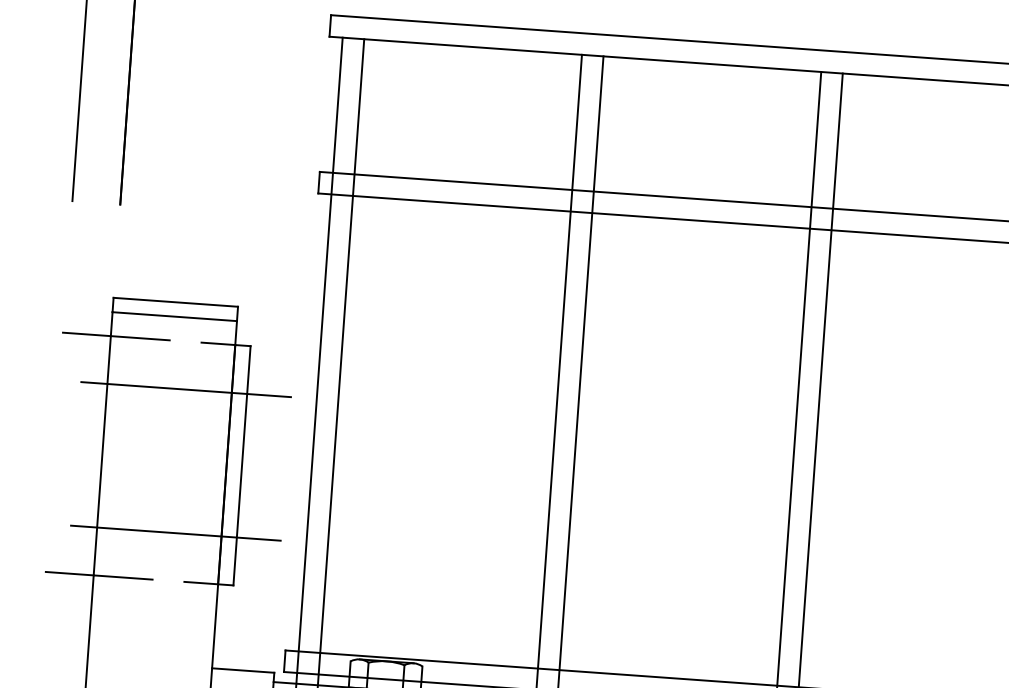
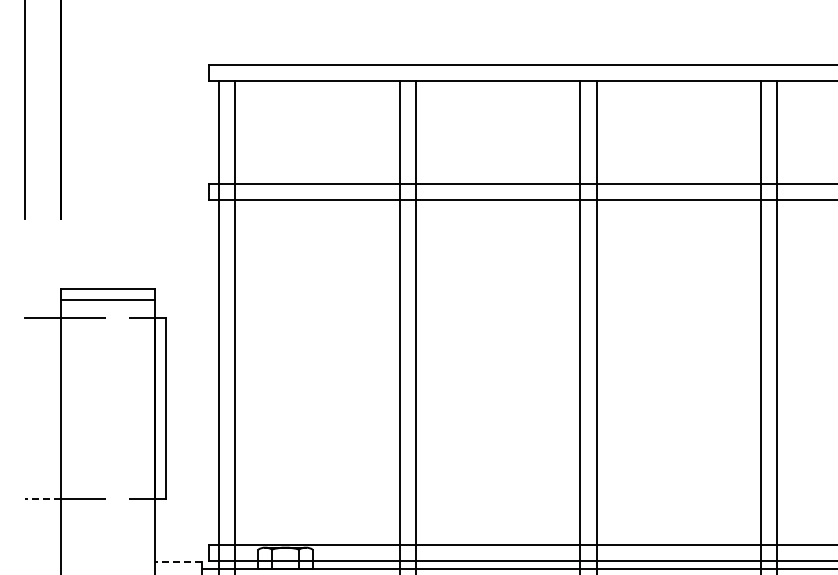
line: (186, 389) -> (120, 354), removed
line: (176, 532) -> (120, 462), removed
line: (69, 573) -> (42, 498), solid -> dashed
line: (242, 670) -> (177, 562), solid -> dashed

